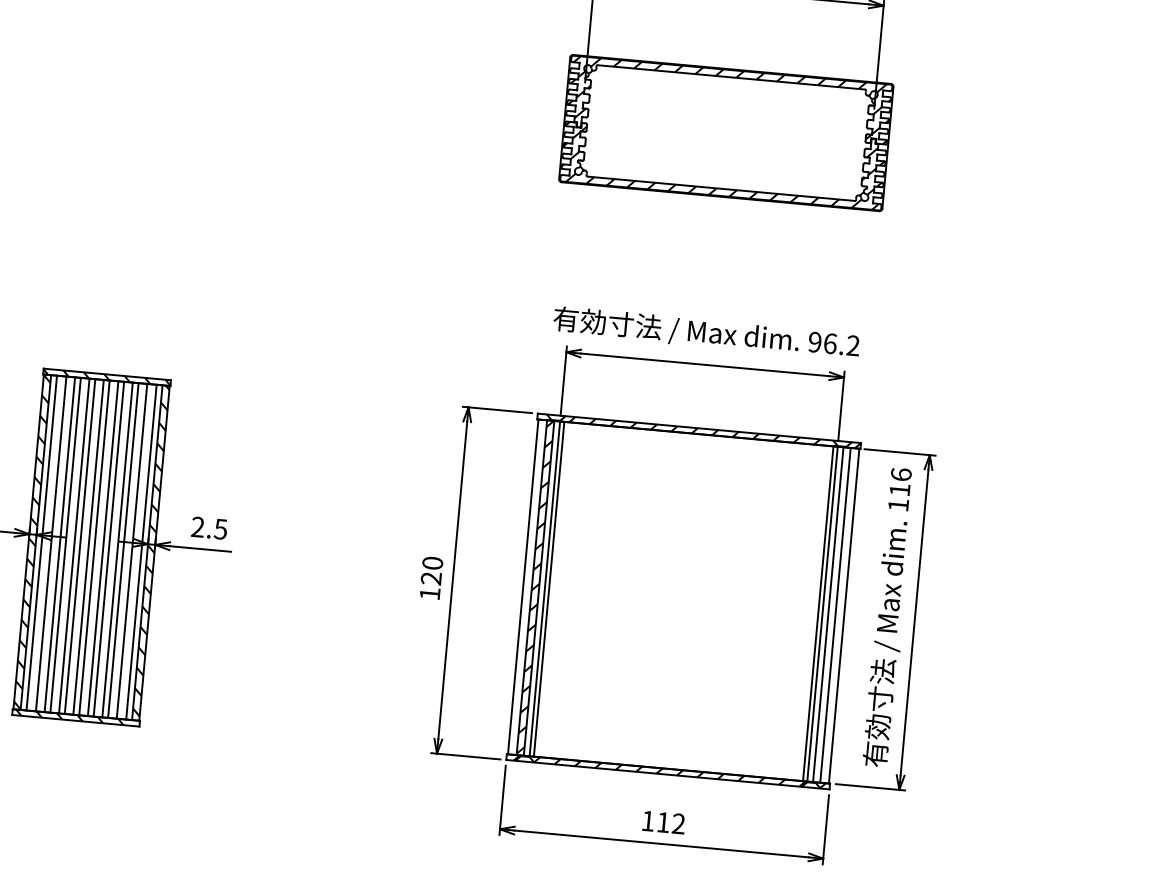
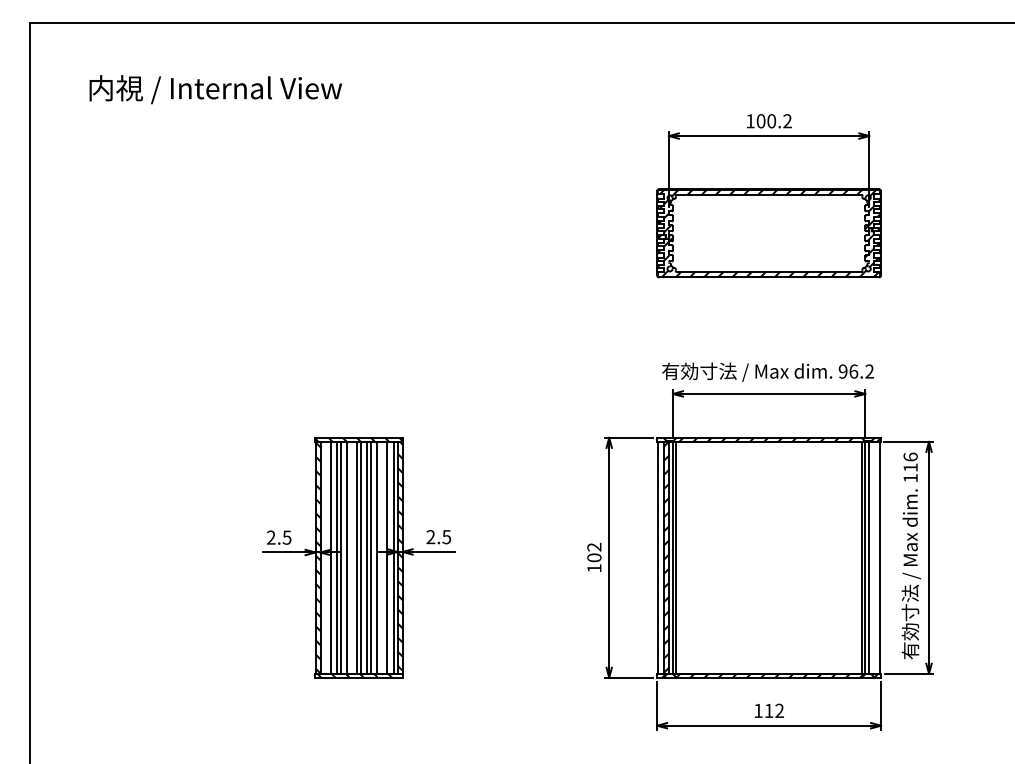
line: (41, 542) -> (324, 557), removed
line: (80, 546) -> (351, 557), removed
line: (124, 550) -> (381, 557), removed
text: (432, 570) -> (594, 552), 120 -> 102
line: (835, 614) -> (874, 557), removed

